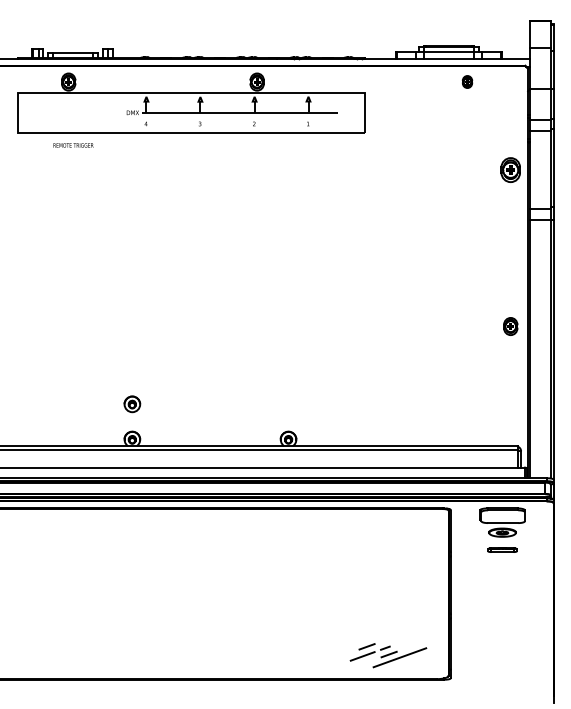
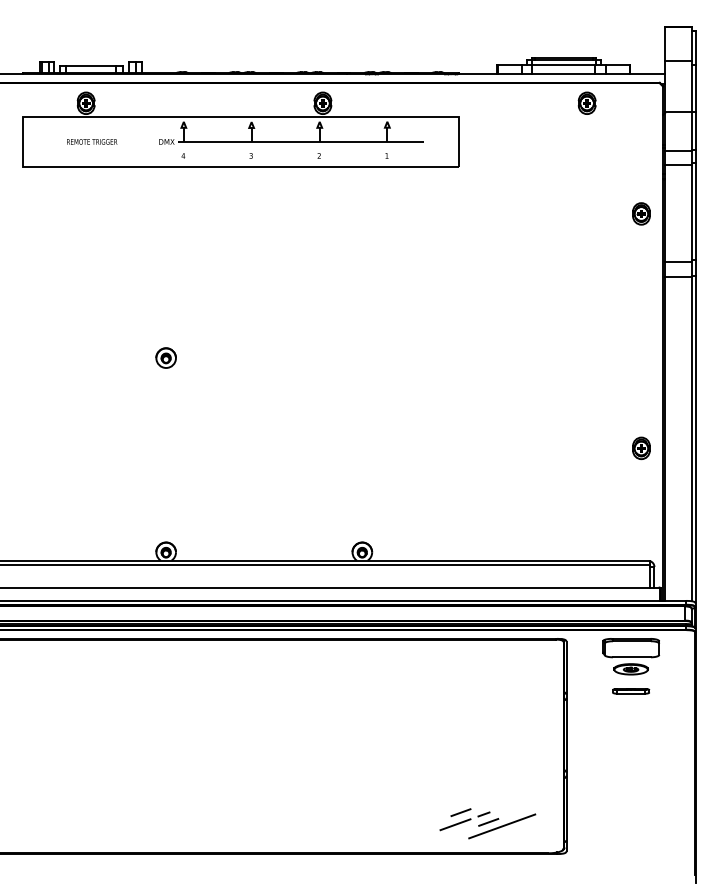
part: (467, 81) -> (586, 102), size x1.43
text: (73, 145) -> (92, 141), moved
part: (510, 169) -> (641, 213), size x0.71
part: (510, 326) -> (641, 448), moved
part: (131, 403) -> (165, 357), moved

